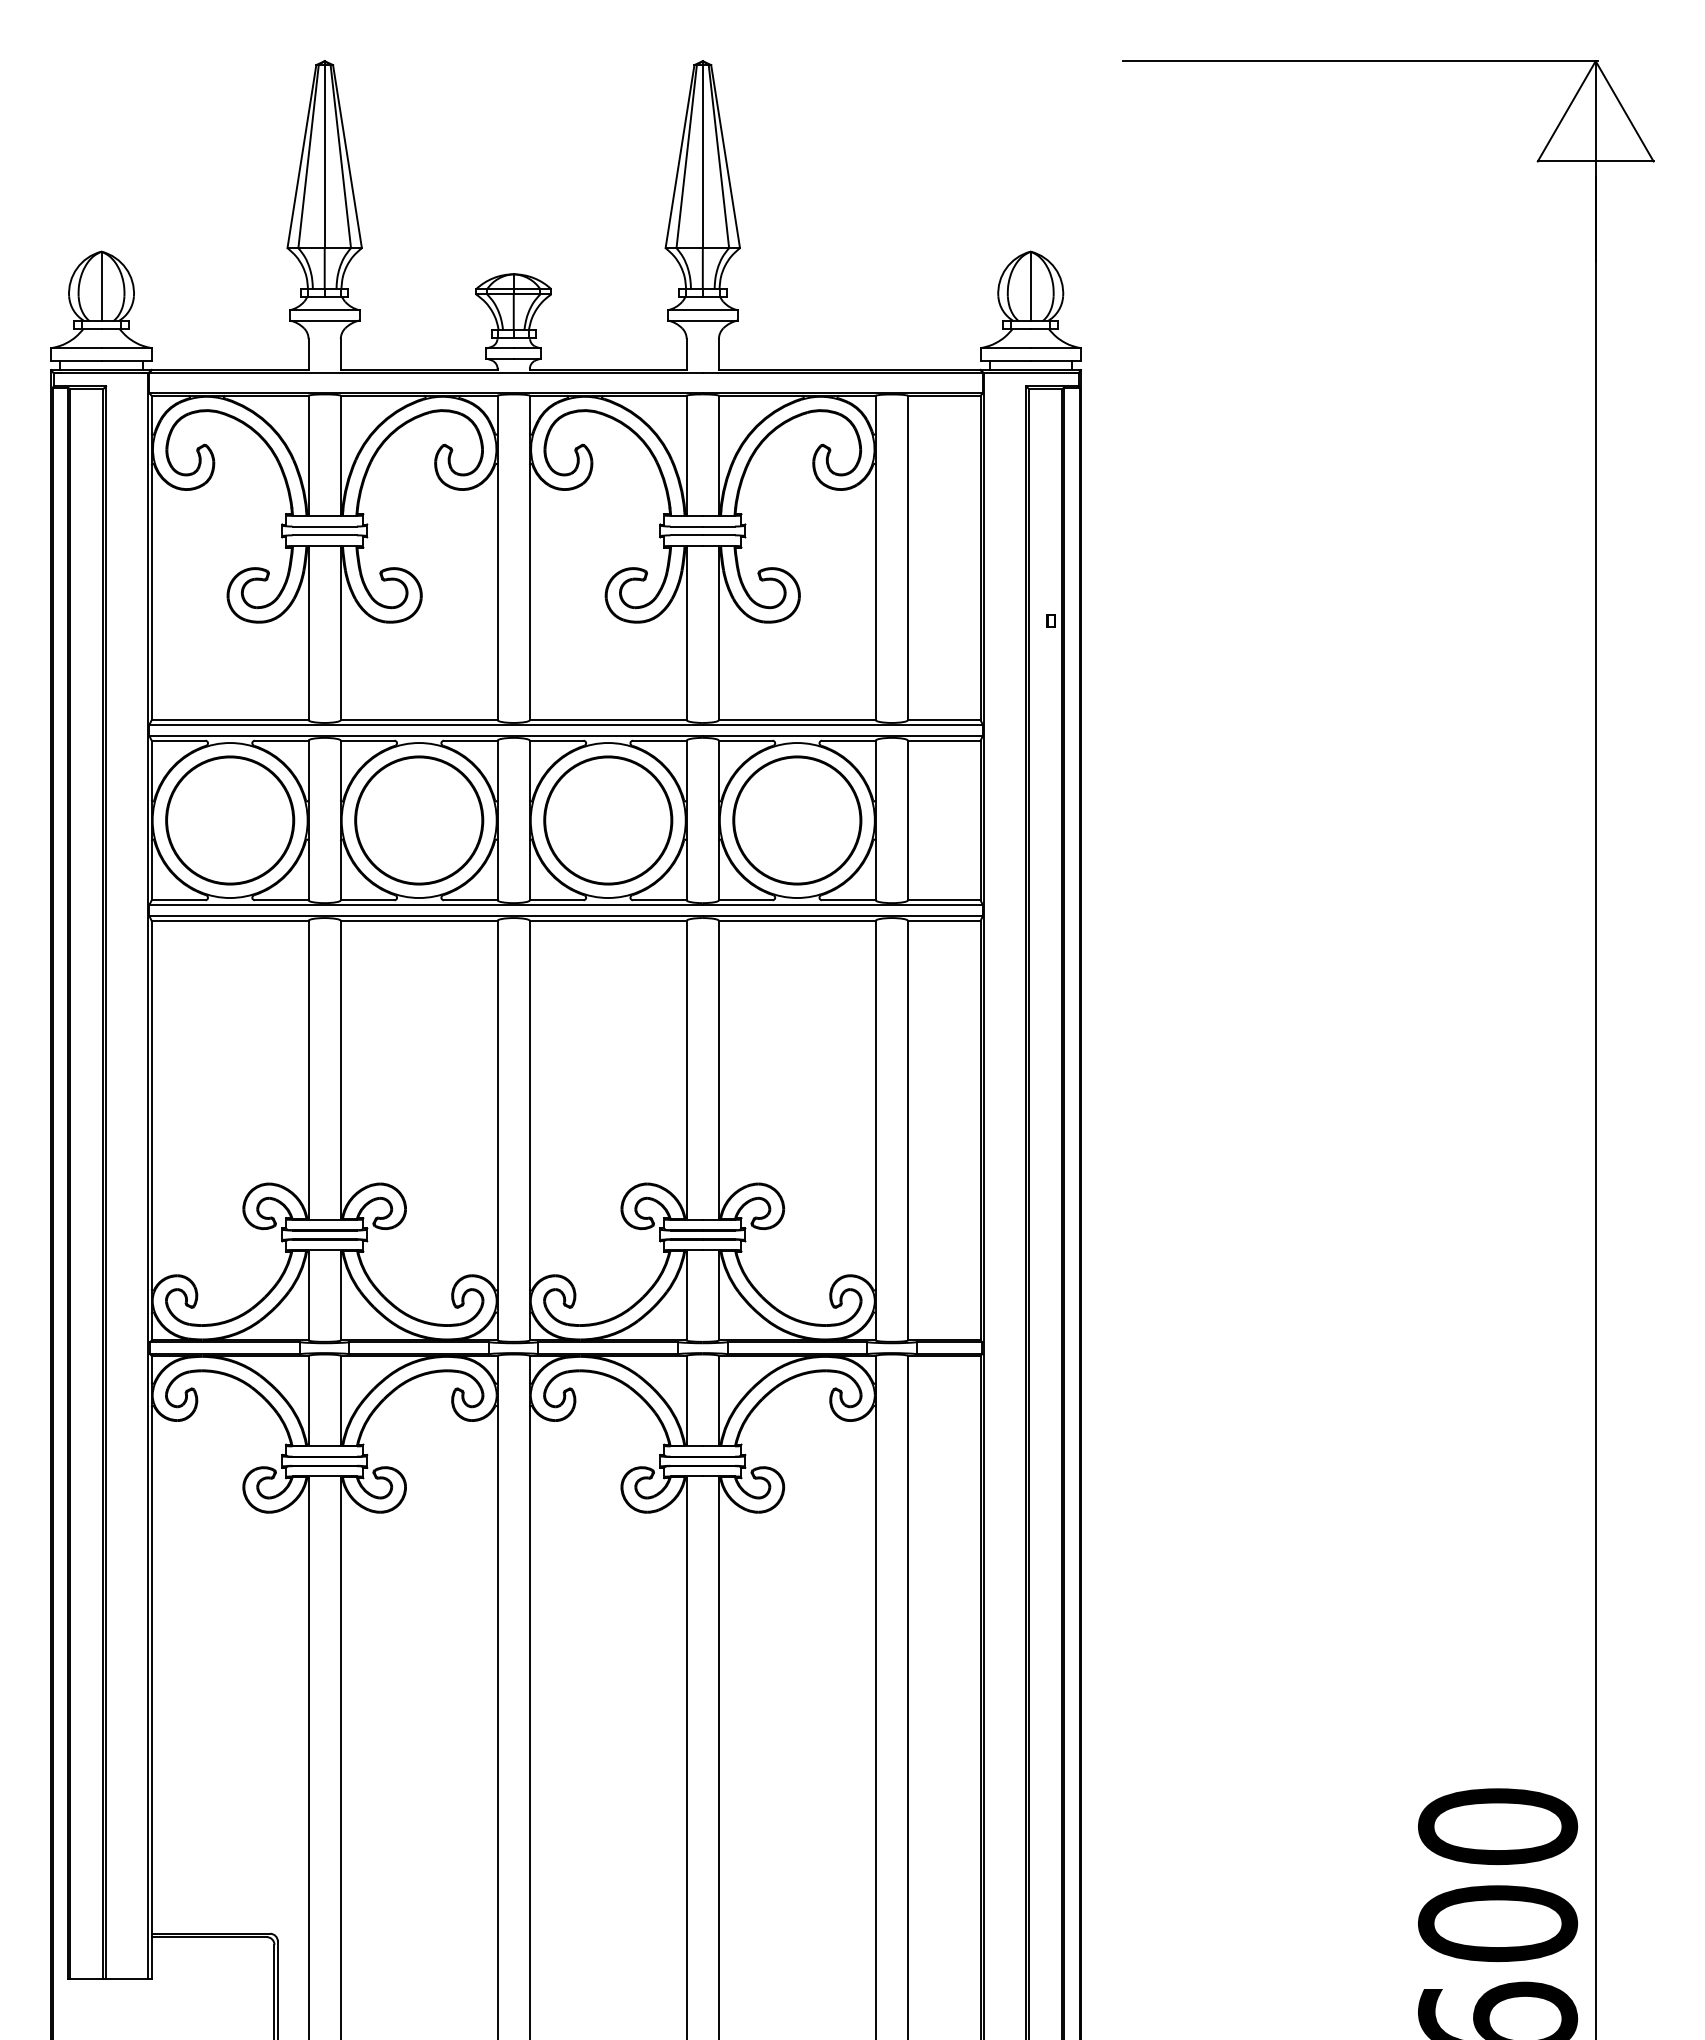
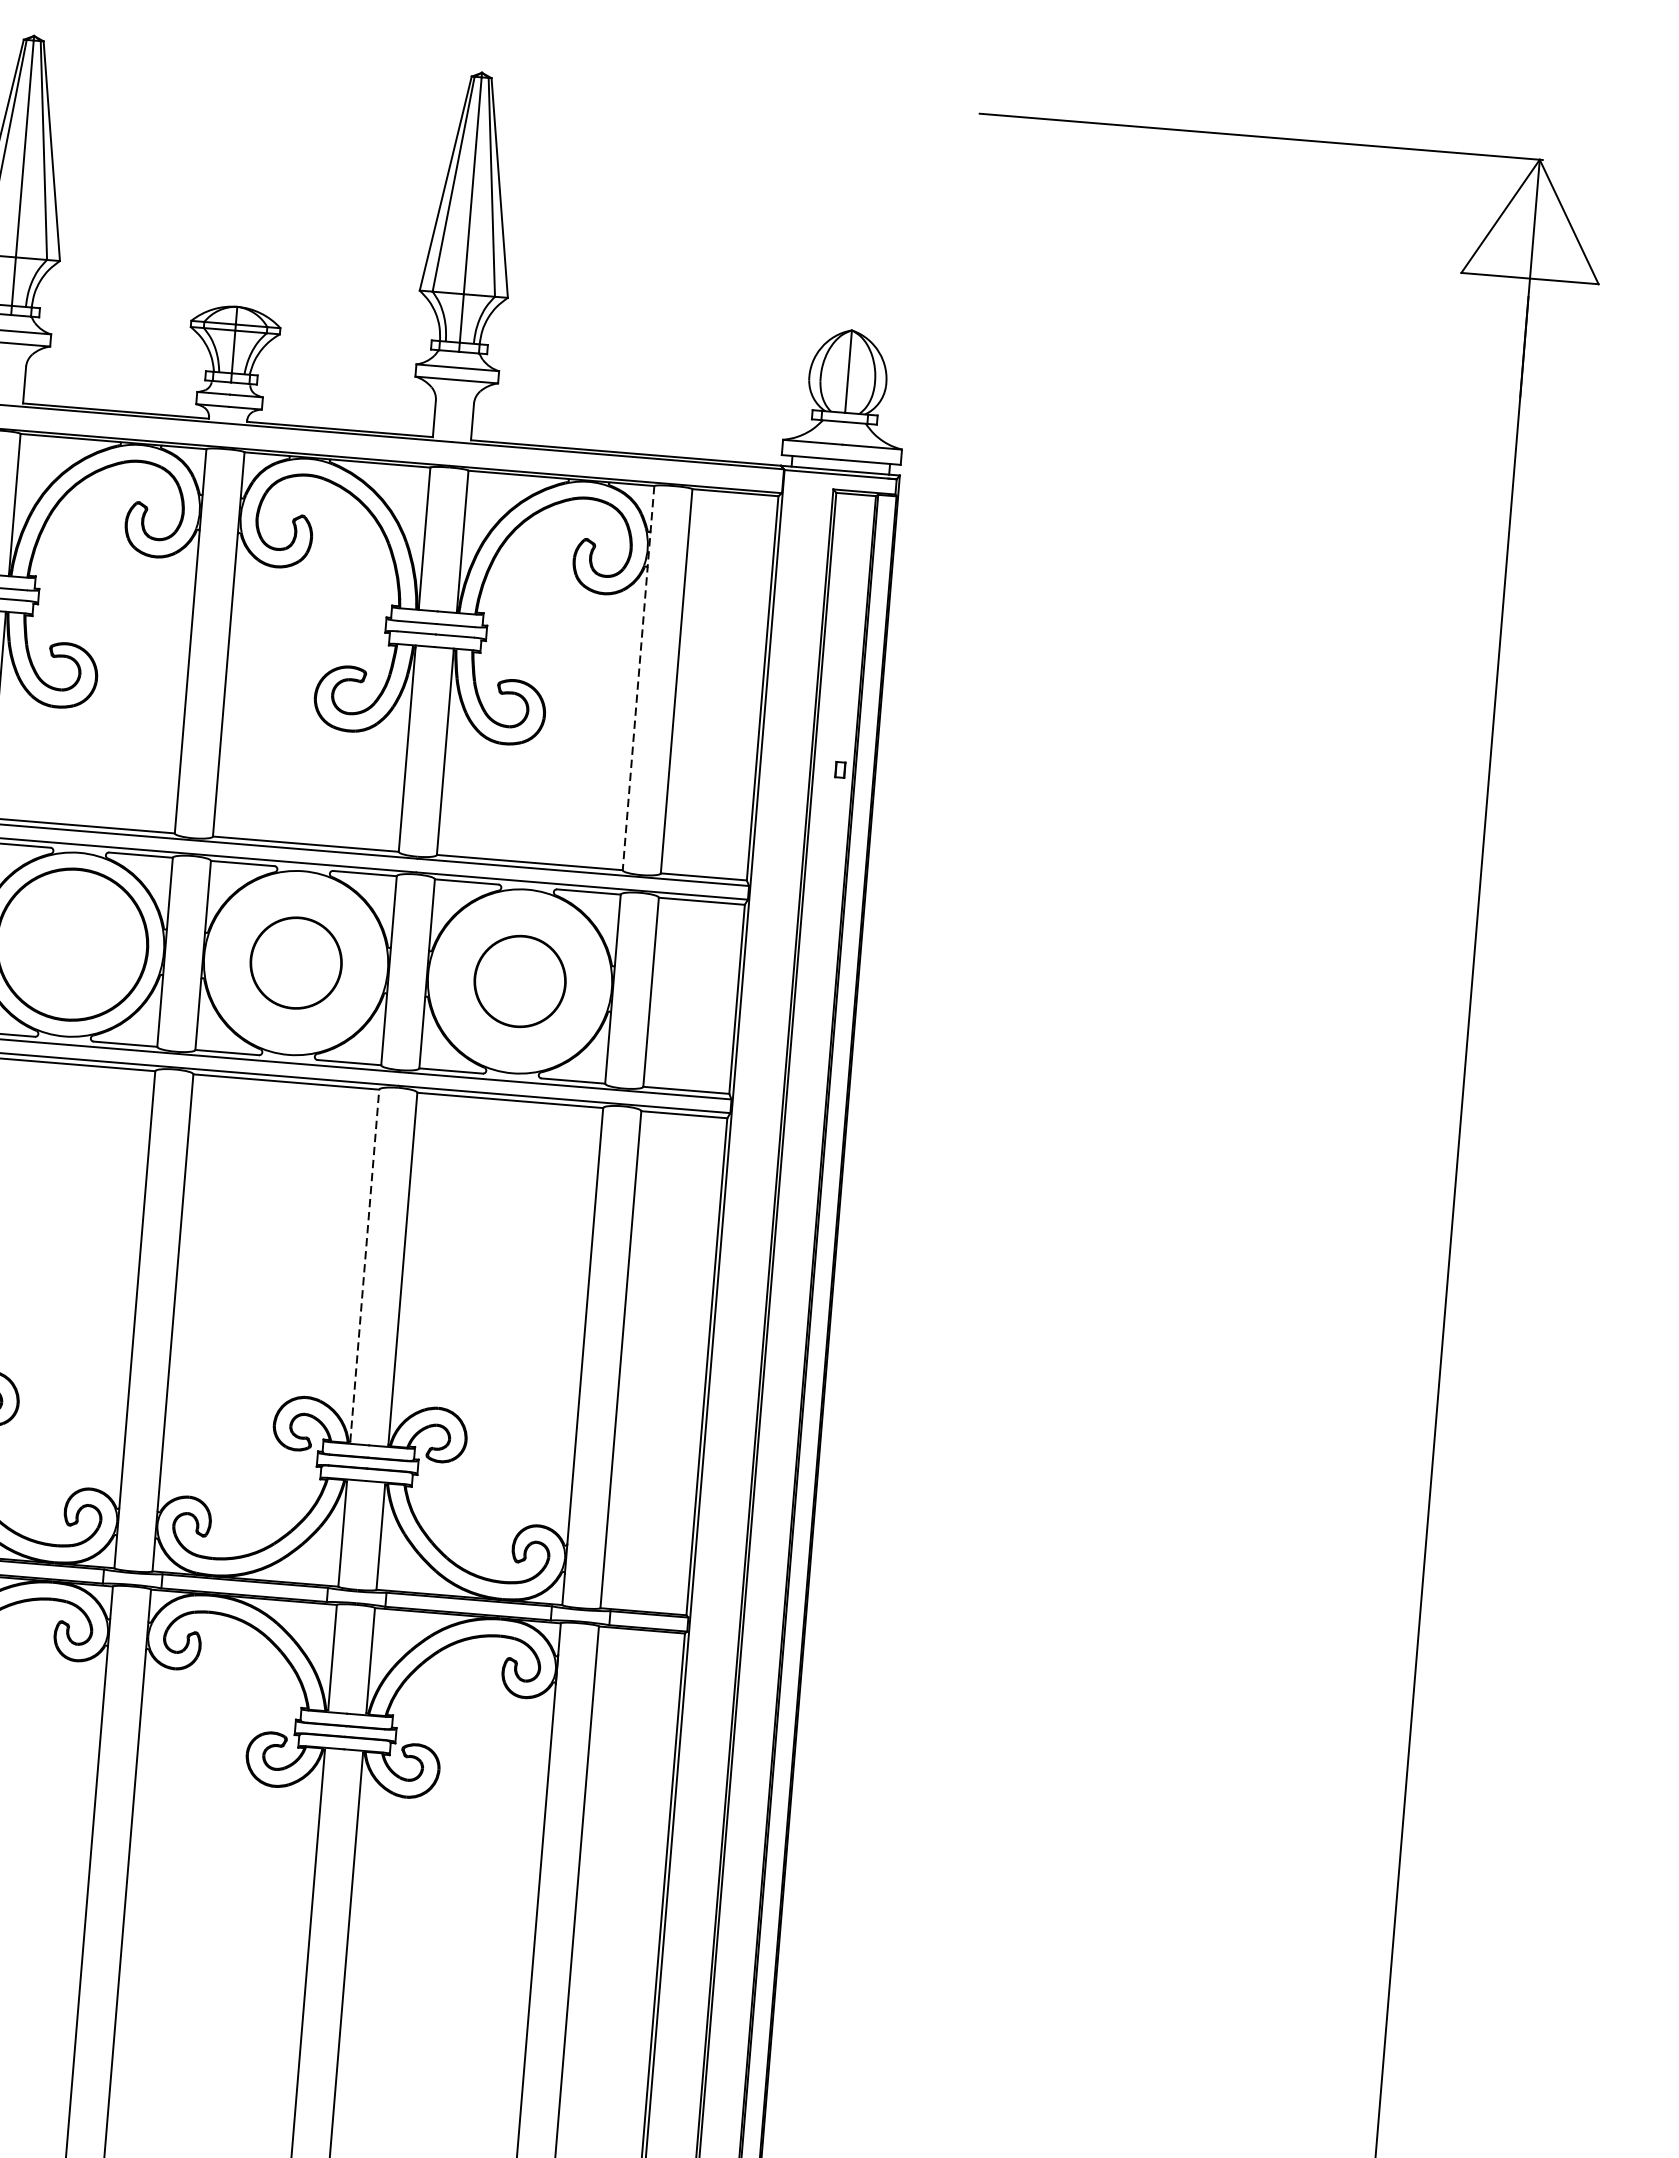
line: (875, 558) -> (638, 678), solid -> dashed
circle: (608, 820) -> (296, 963), size x0.6
circle: (797, 820) -> (520, 981), size x0.6
line: (686, 1069) -> (364, 1265), solid -> dashed

